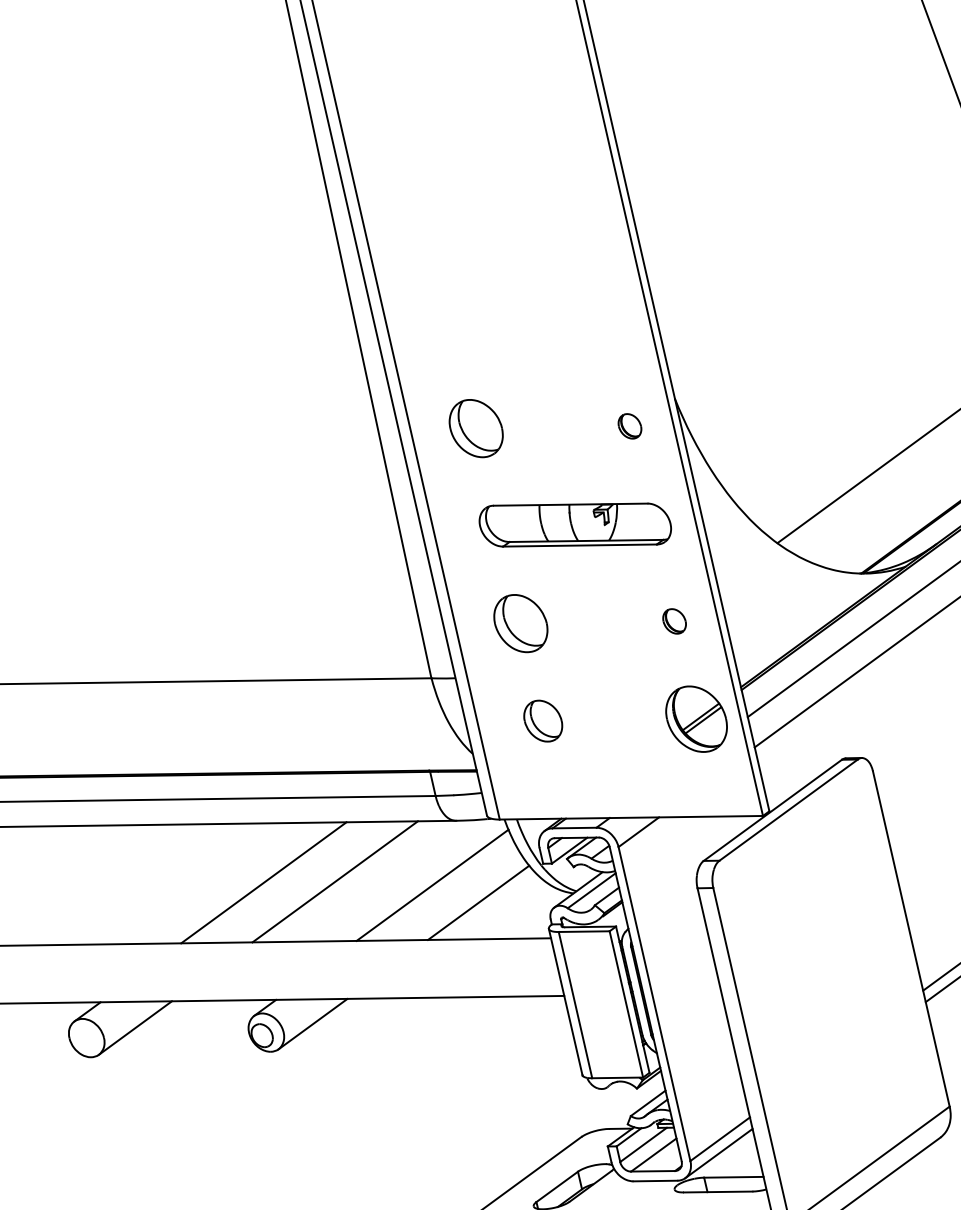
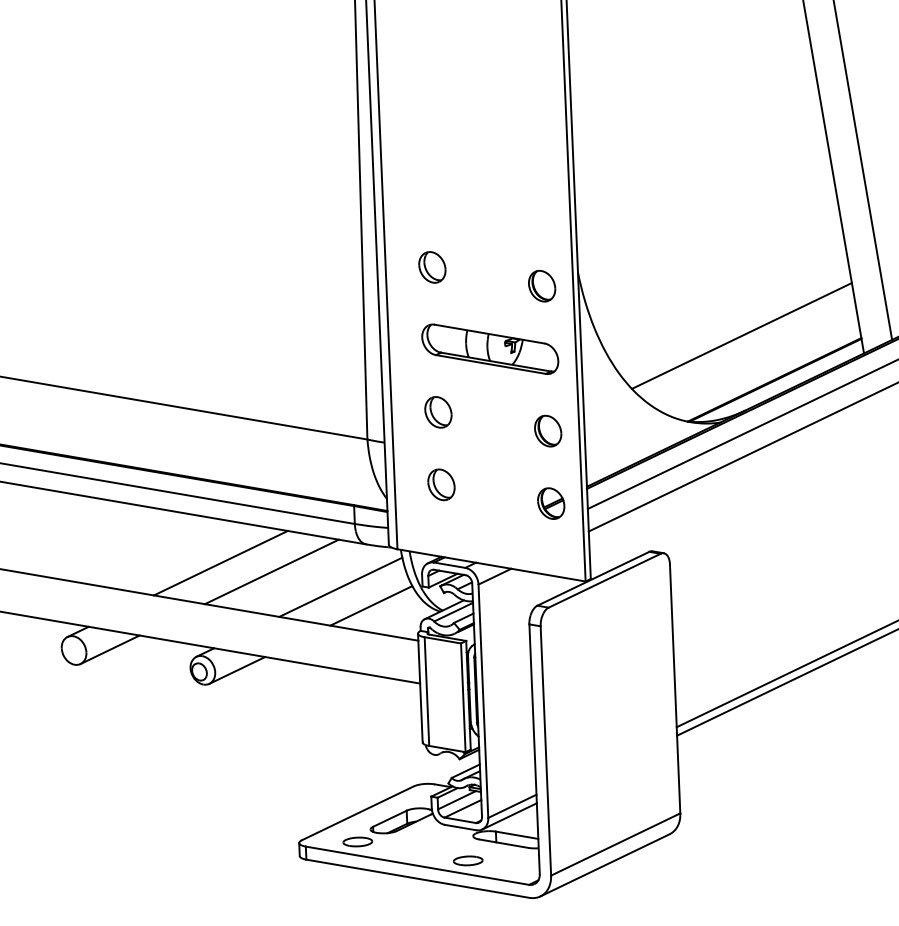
part: (630, 425) -> (542, 285), size x1.67
part: (476, 428) -> (432, 267), size x0.71
part: (674, 620) -> (548, 430), size x1.67
part: (521, 623) -> (438, 412), size x0.71
part: (697, 718) -> (551, 503), size x0.62

